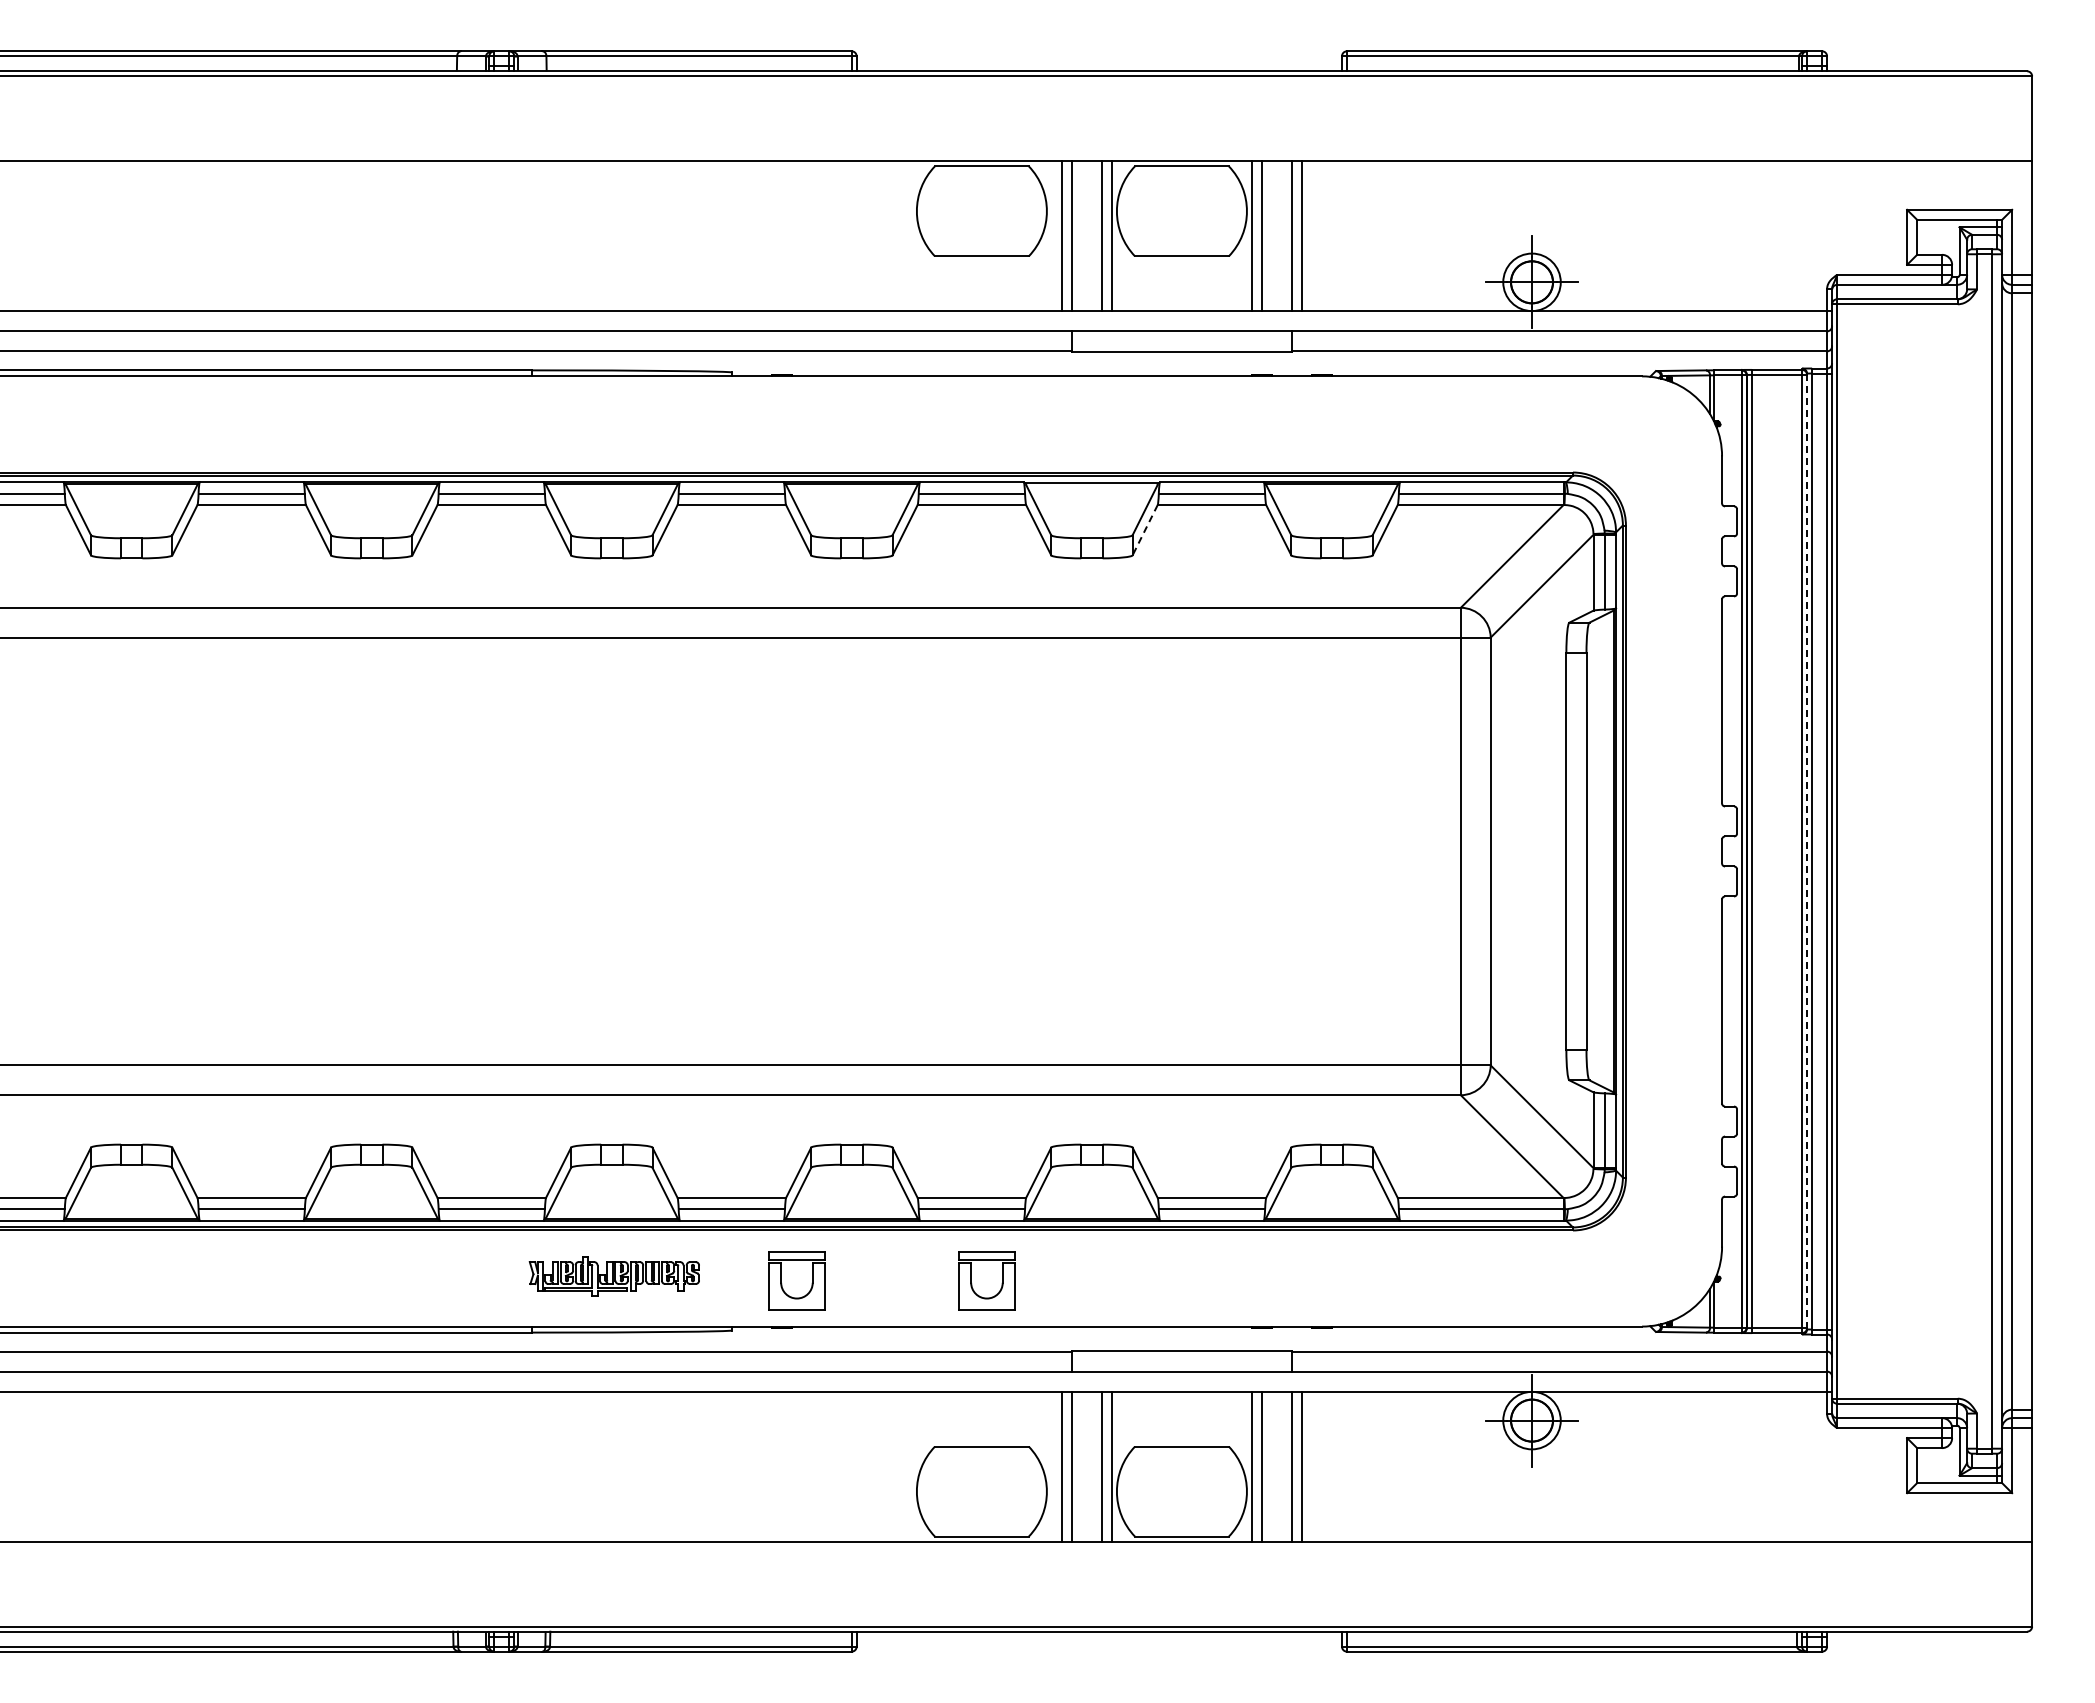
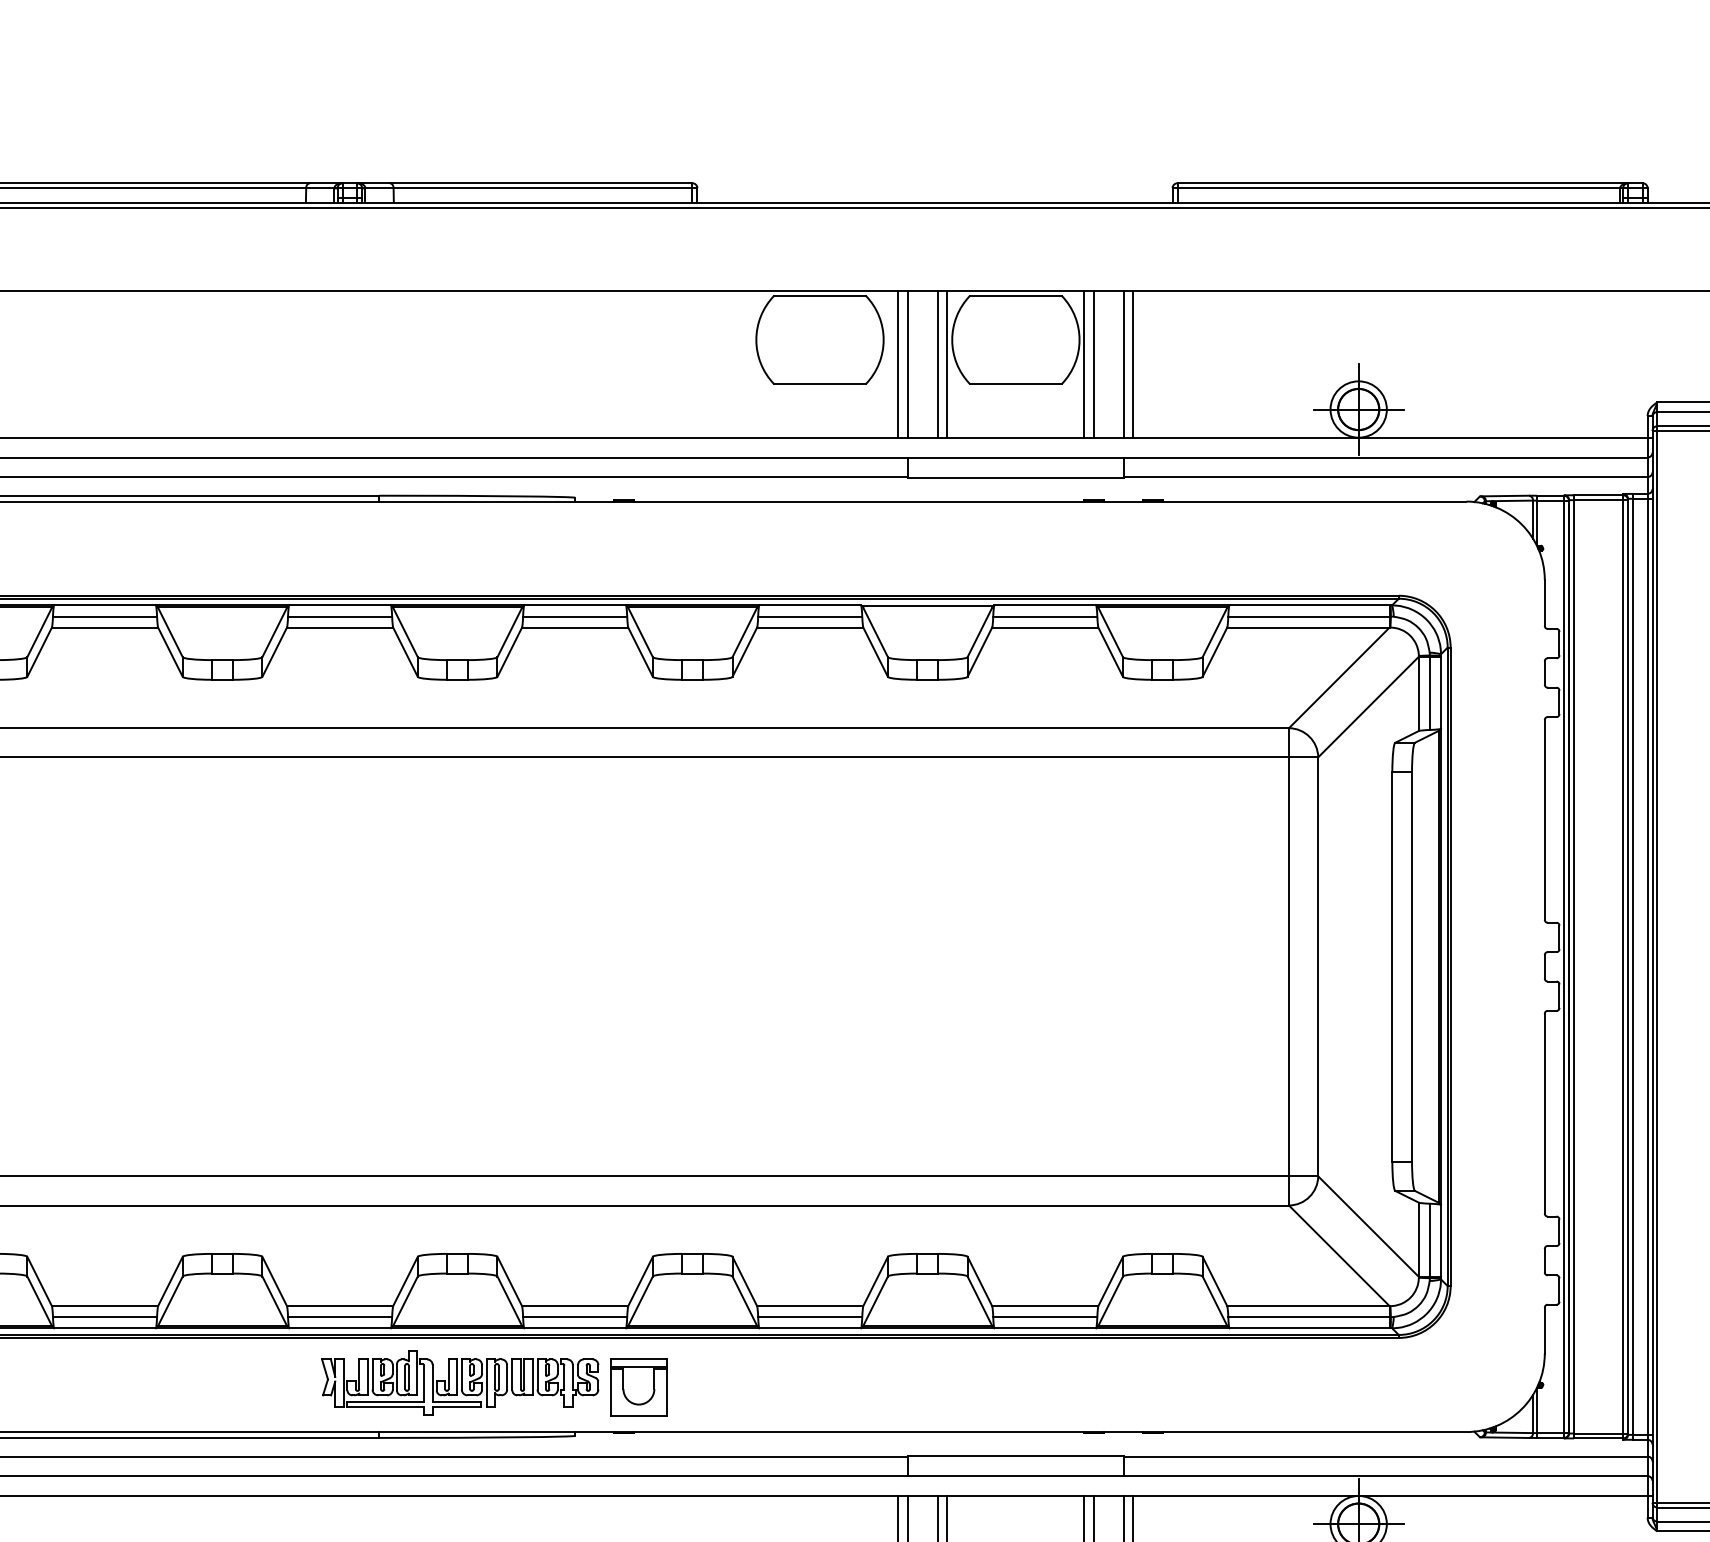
line: (1144, 530) -> (979, 652), dashed -> solid
line: (1807, 851) -> (1628, 966), dashed -> solid
part: (614, 1276) -> (460, 1383), size x1.67
part: (972, 1283) -> (810, 1389), removed

